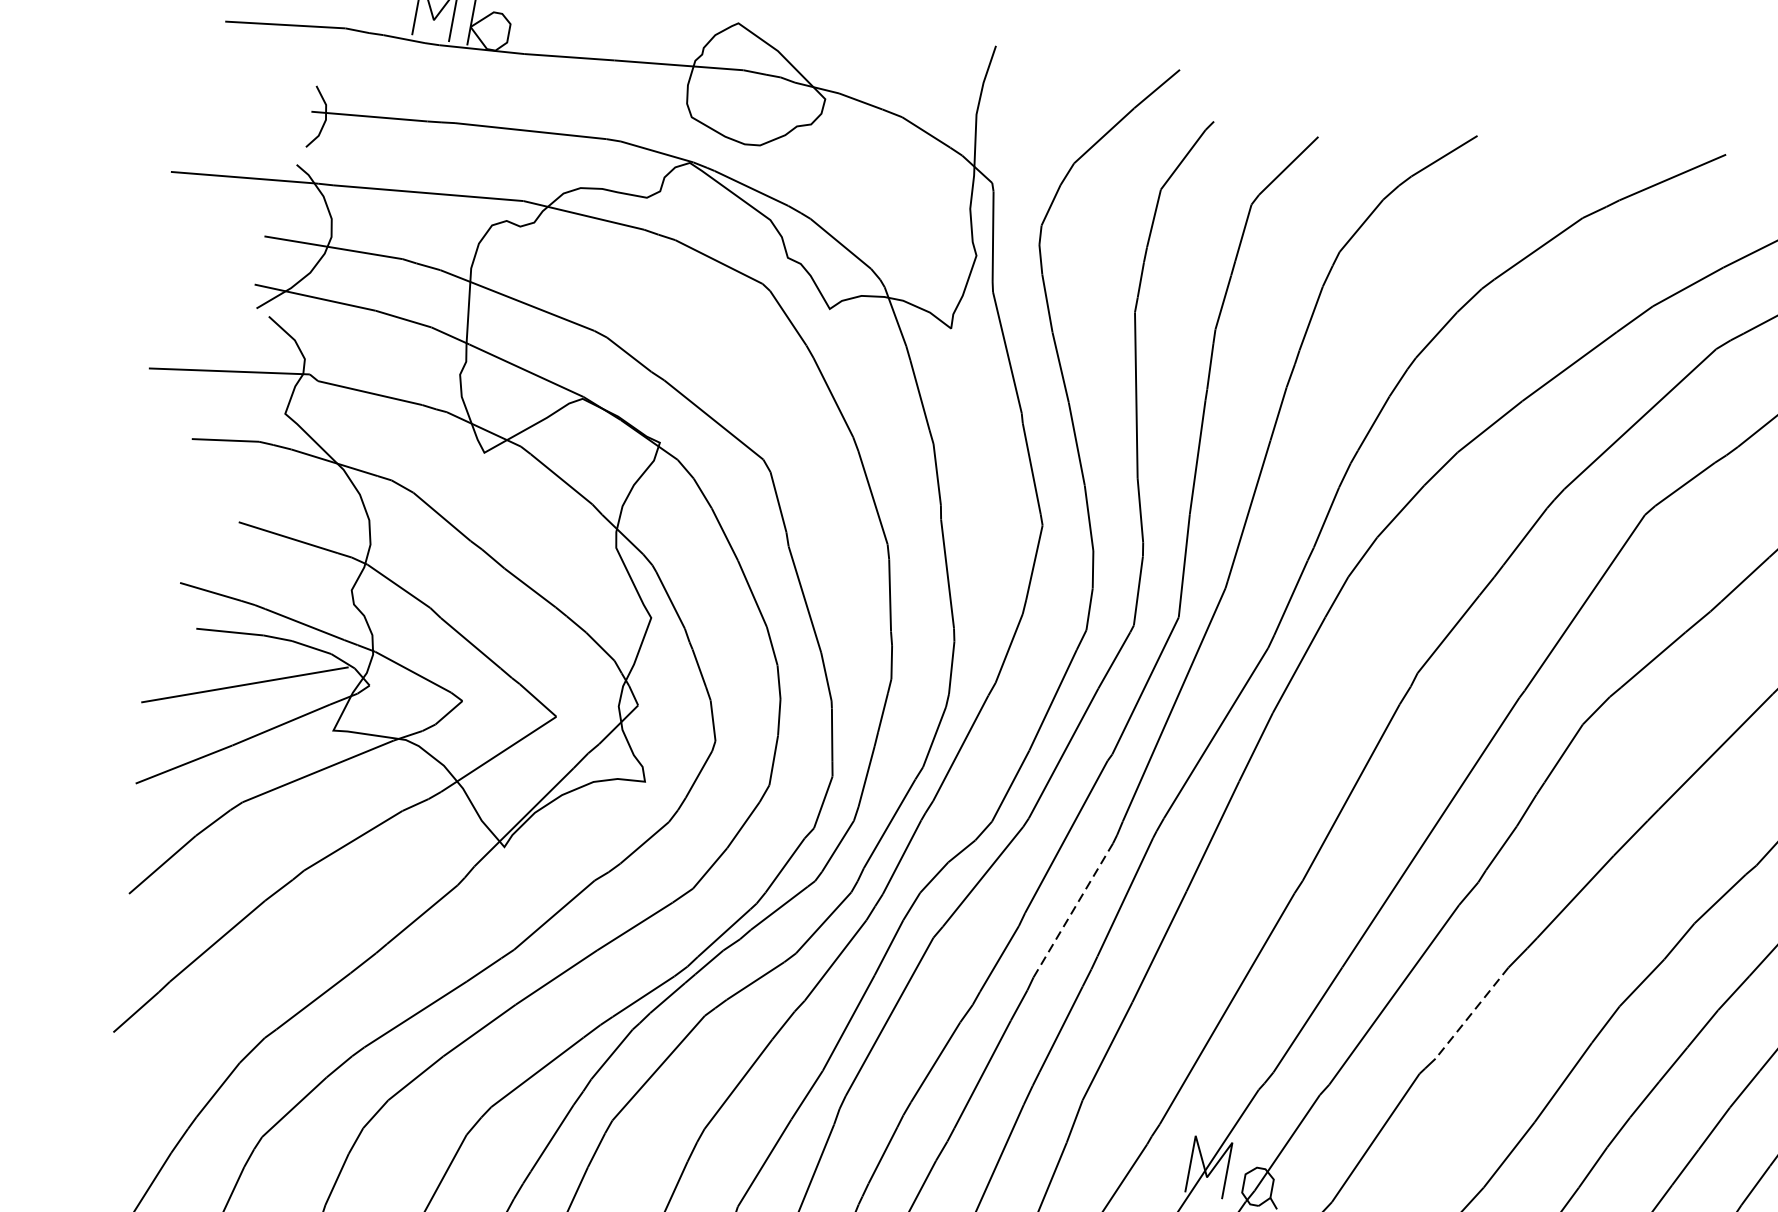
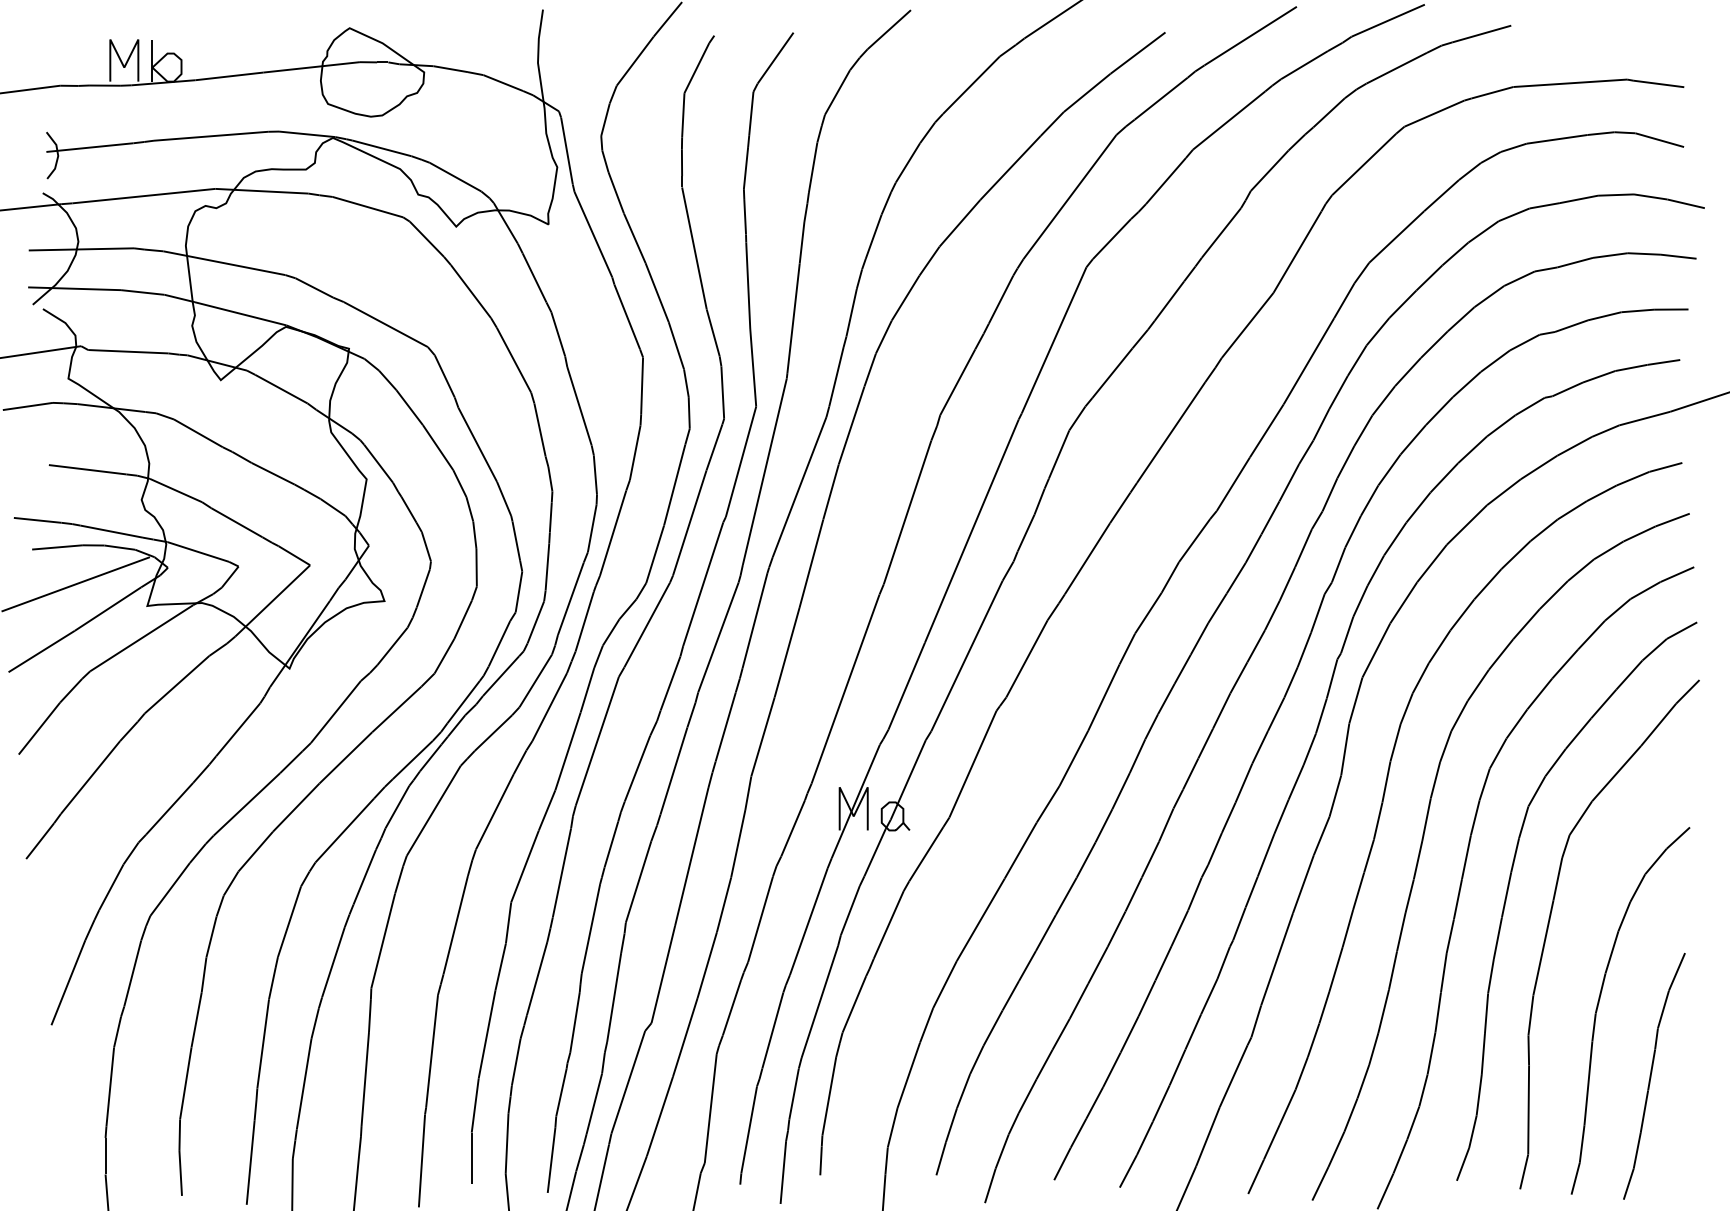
line: (1073, 910) -> (718, 637), dashed -> solid
line: (1471, 1012) -> (1026, 658), dashed -> solid

